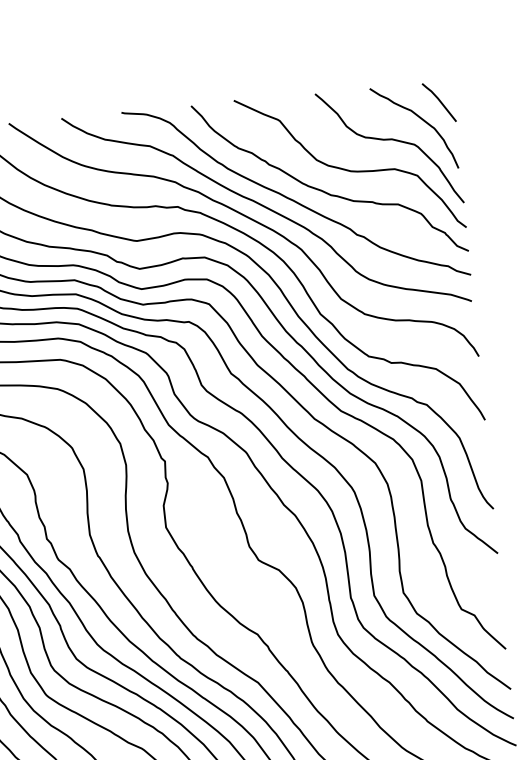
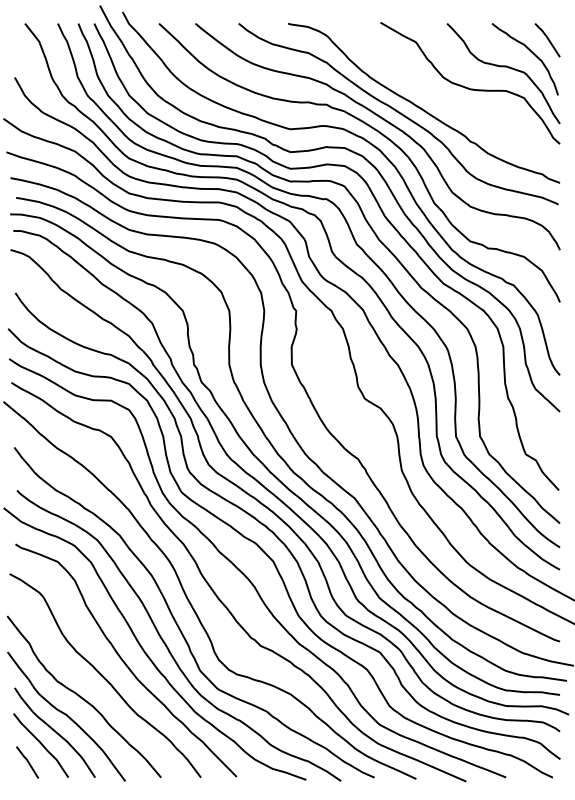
curve: (326, 191) -> (448, 103), removed

